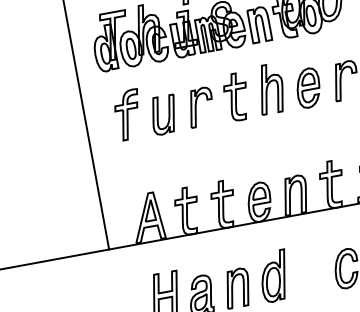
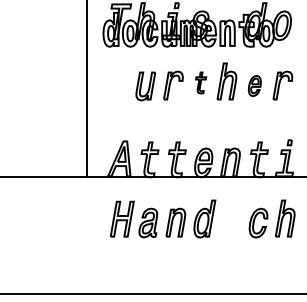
part: (307, 87) -> (254, 85), size x0.7
part: (235, 96) -> (200, 82), size x0.6
part: (128, 114) -> (119, 81), removed

